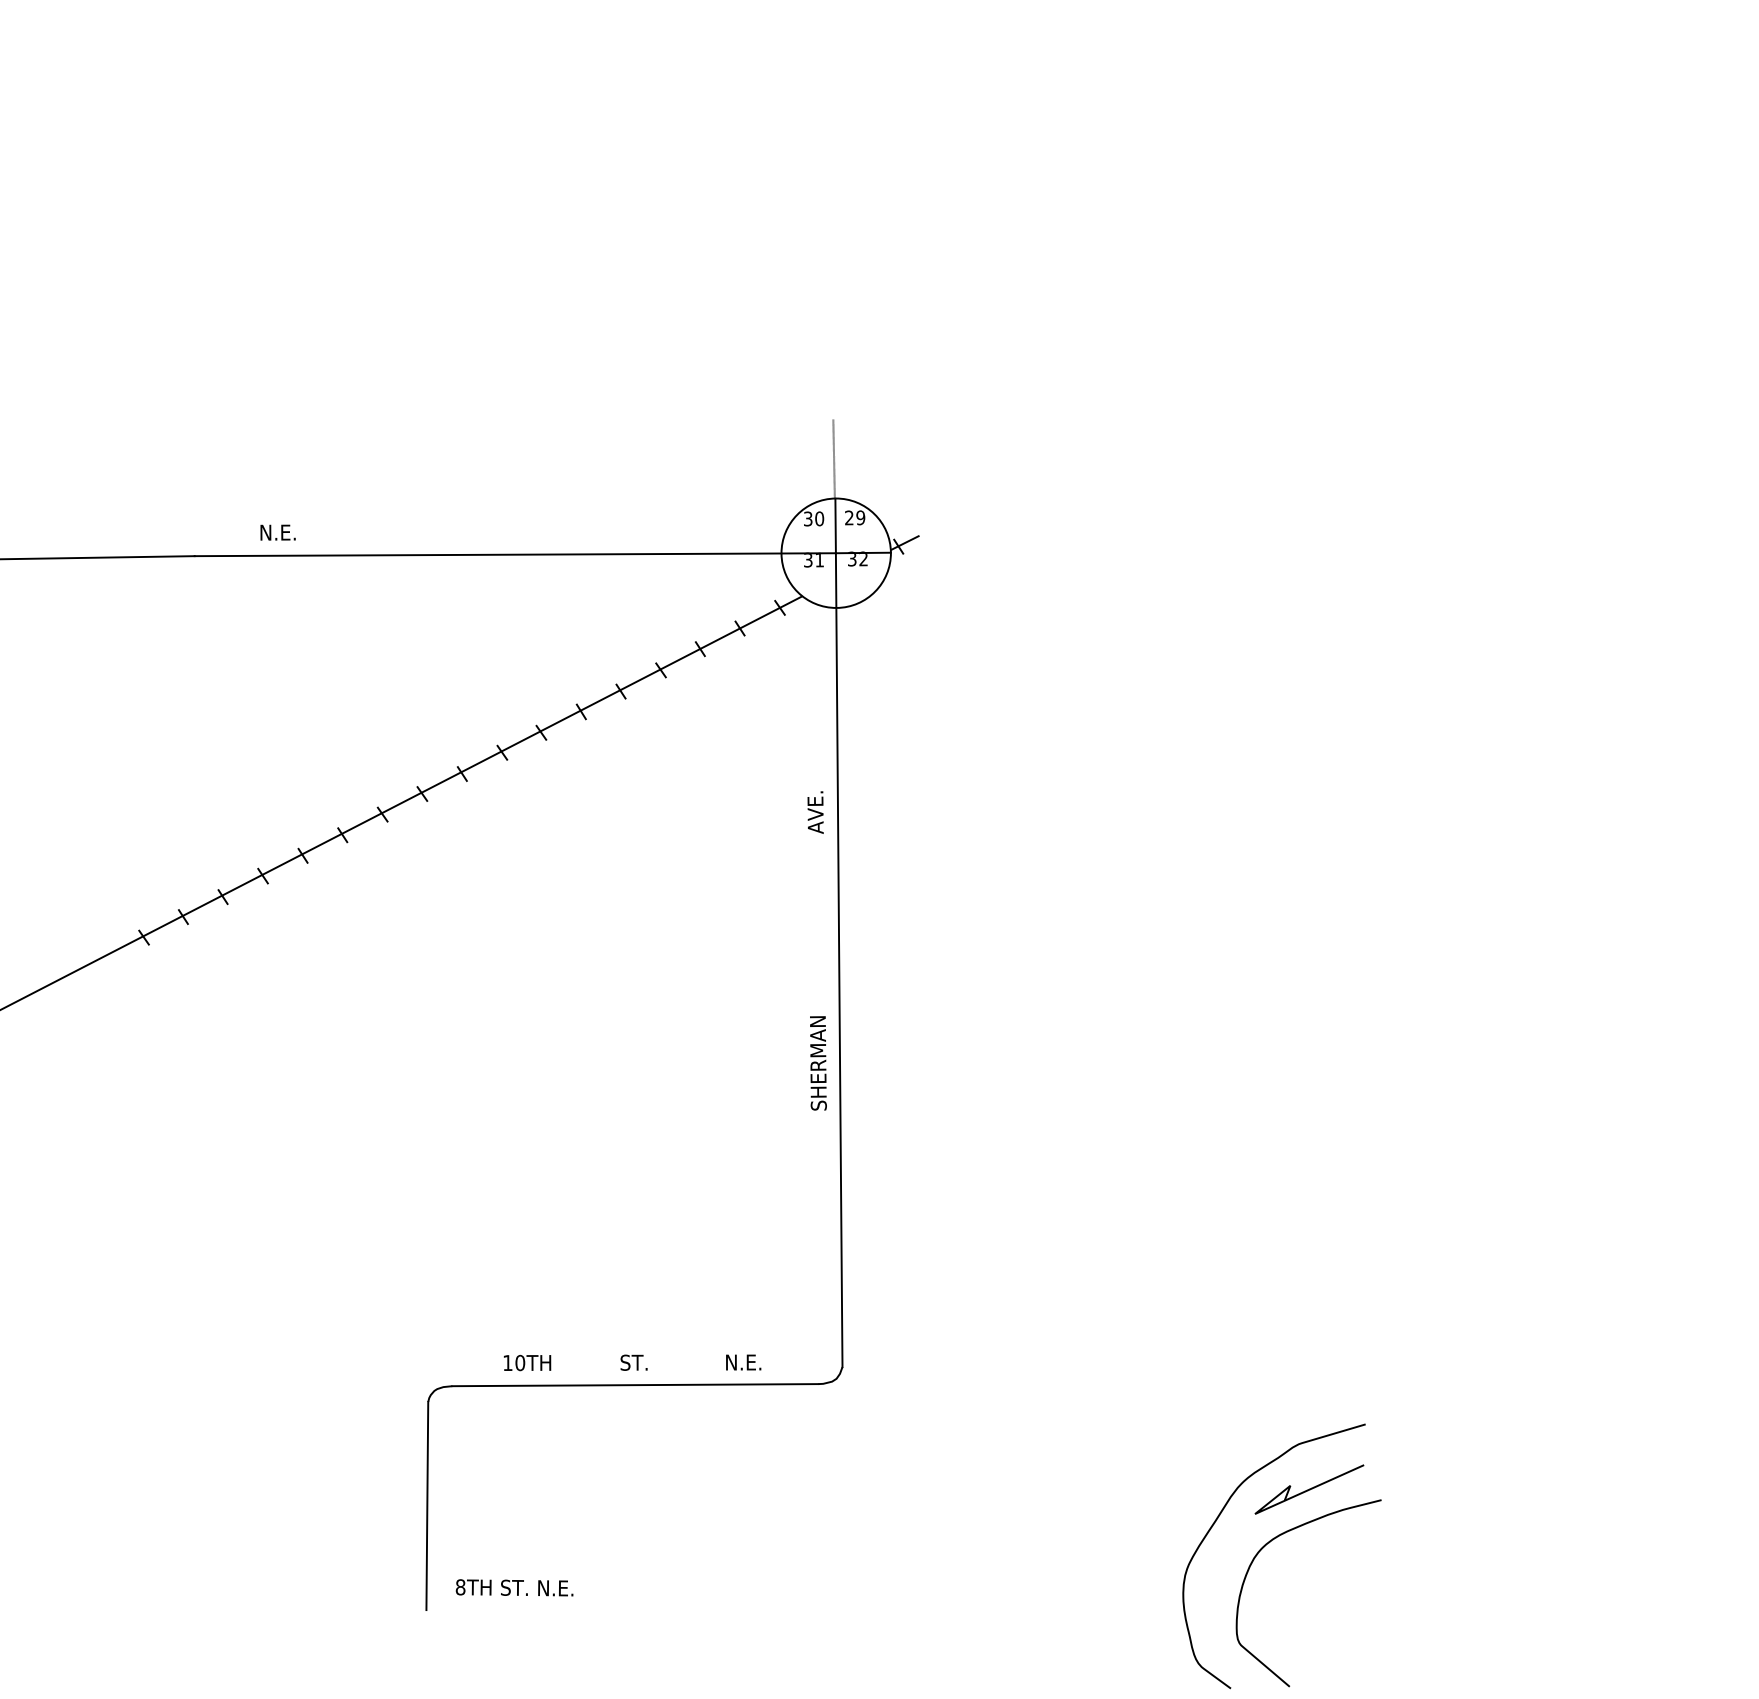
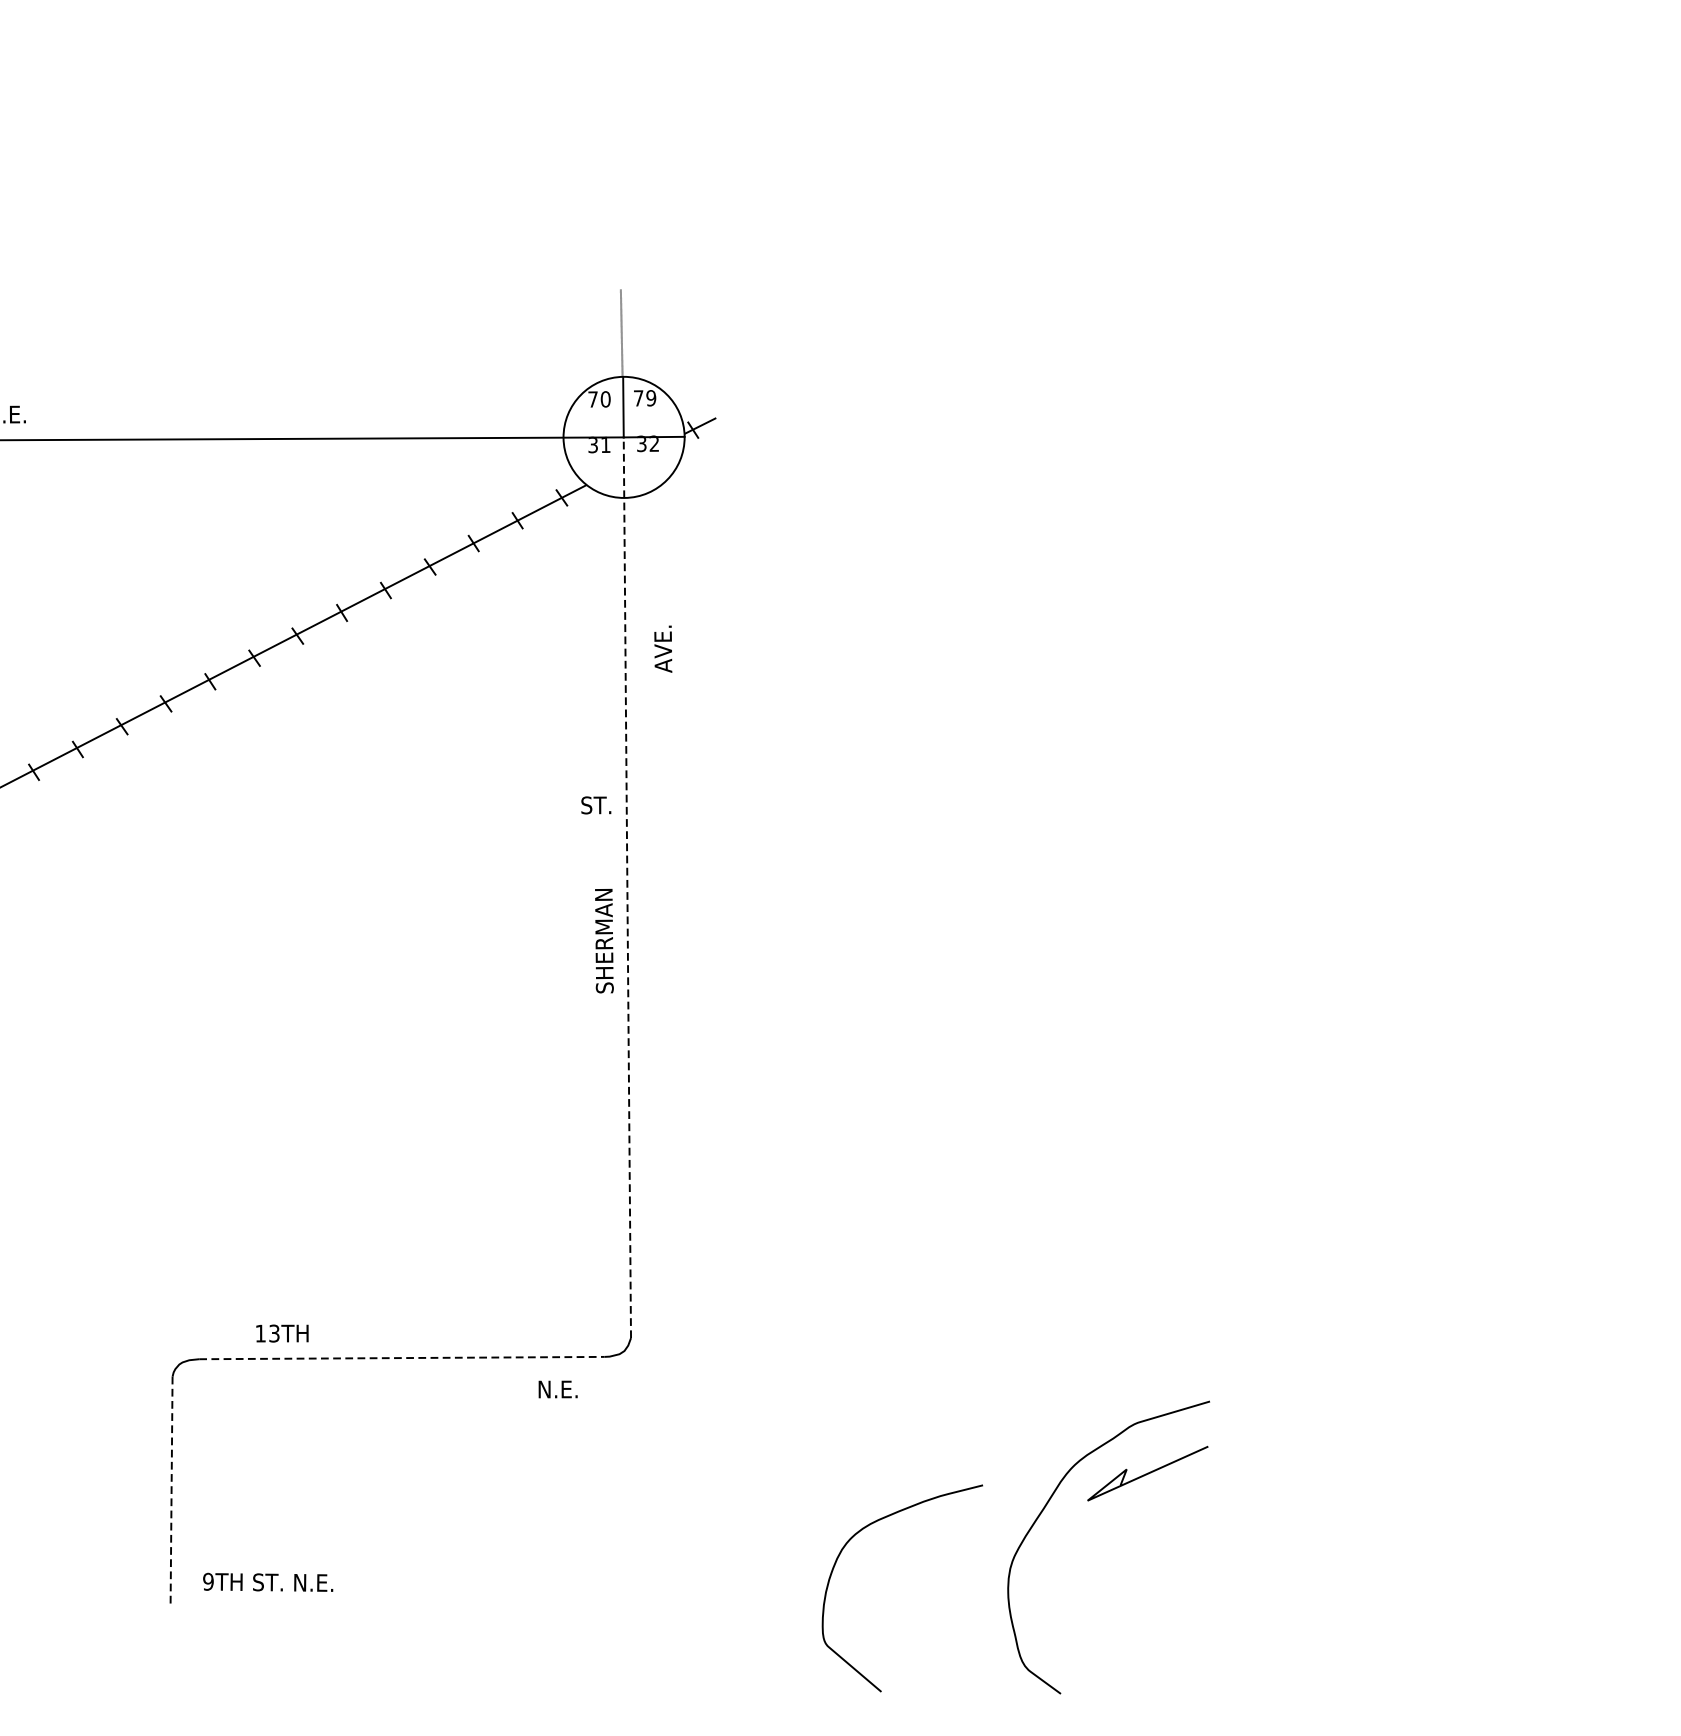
text: (849, 517) -> (638, 397), 29 -> 79
text: (808, 518) -> (593, 398), 30 -> 70
text: (815, 812) -> (663, 649), moved
line: (839, 960) -> (627, 888), solid -> dashed
text: (818, 1063) -> (604, 941), moved
text: (633, 1362) -> (595, 805), moved
text: (743, 1362) -> (557, 1389), moved
text: (520, 1363) -> (274, 1334), 10TH -> 13TH
line: (635, 1385) -> (401, 1358), solid -> dashed
line: (427, 1506) -> (171, 1492), solid -> dashed
curve: (1249, 1570) -> (836, 1563), moved
text: (460, 1587) -> (208, 1582), 8TH -> 9TH

